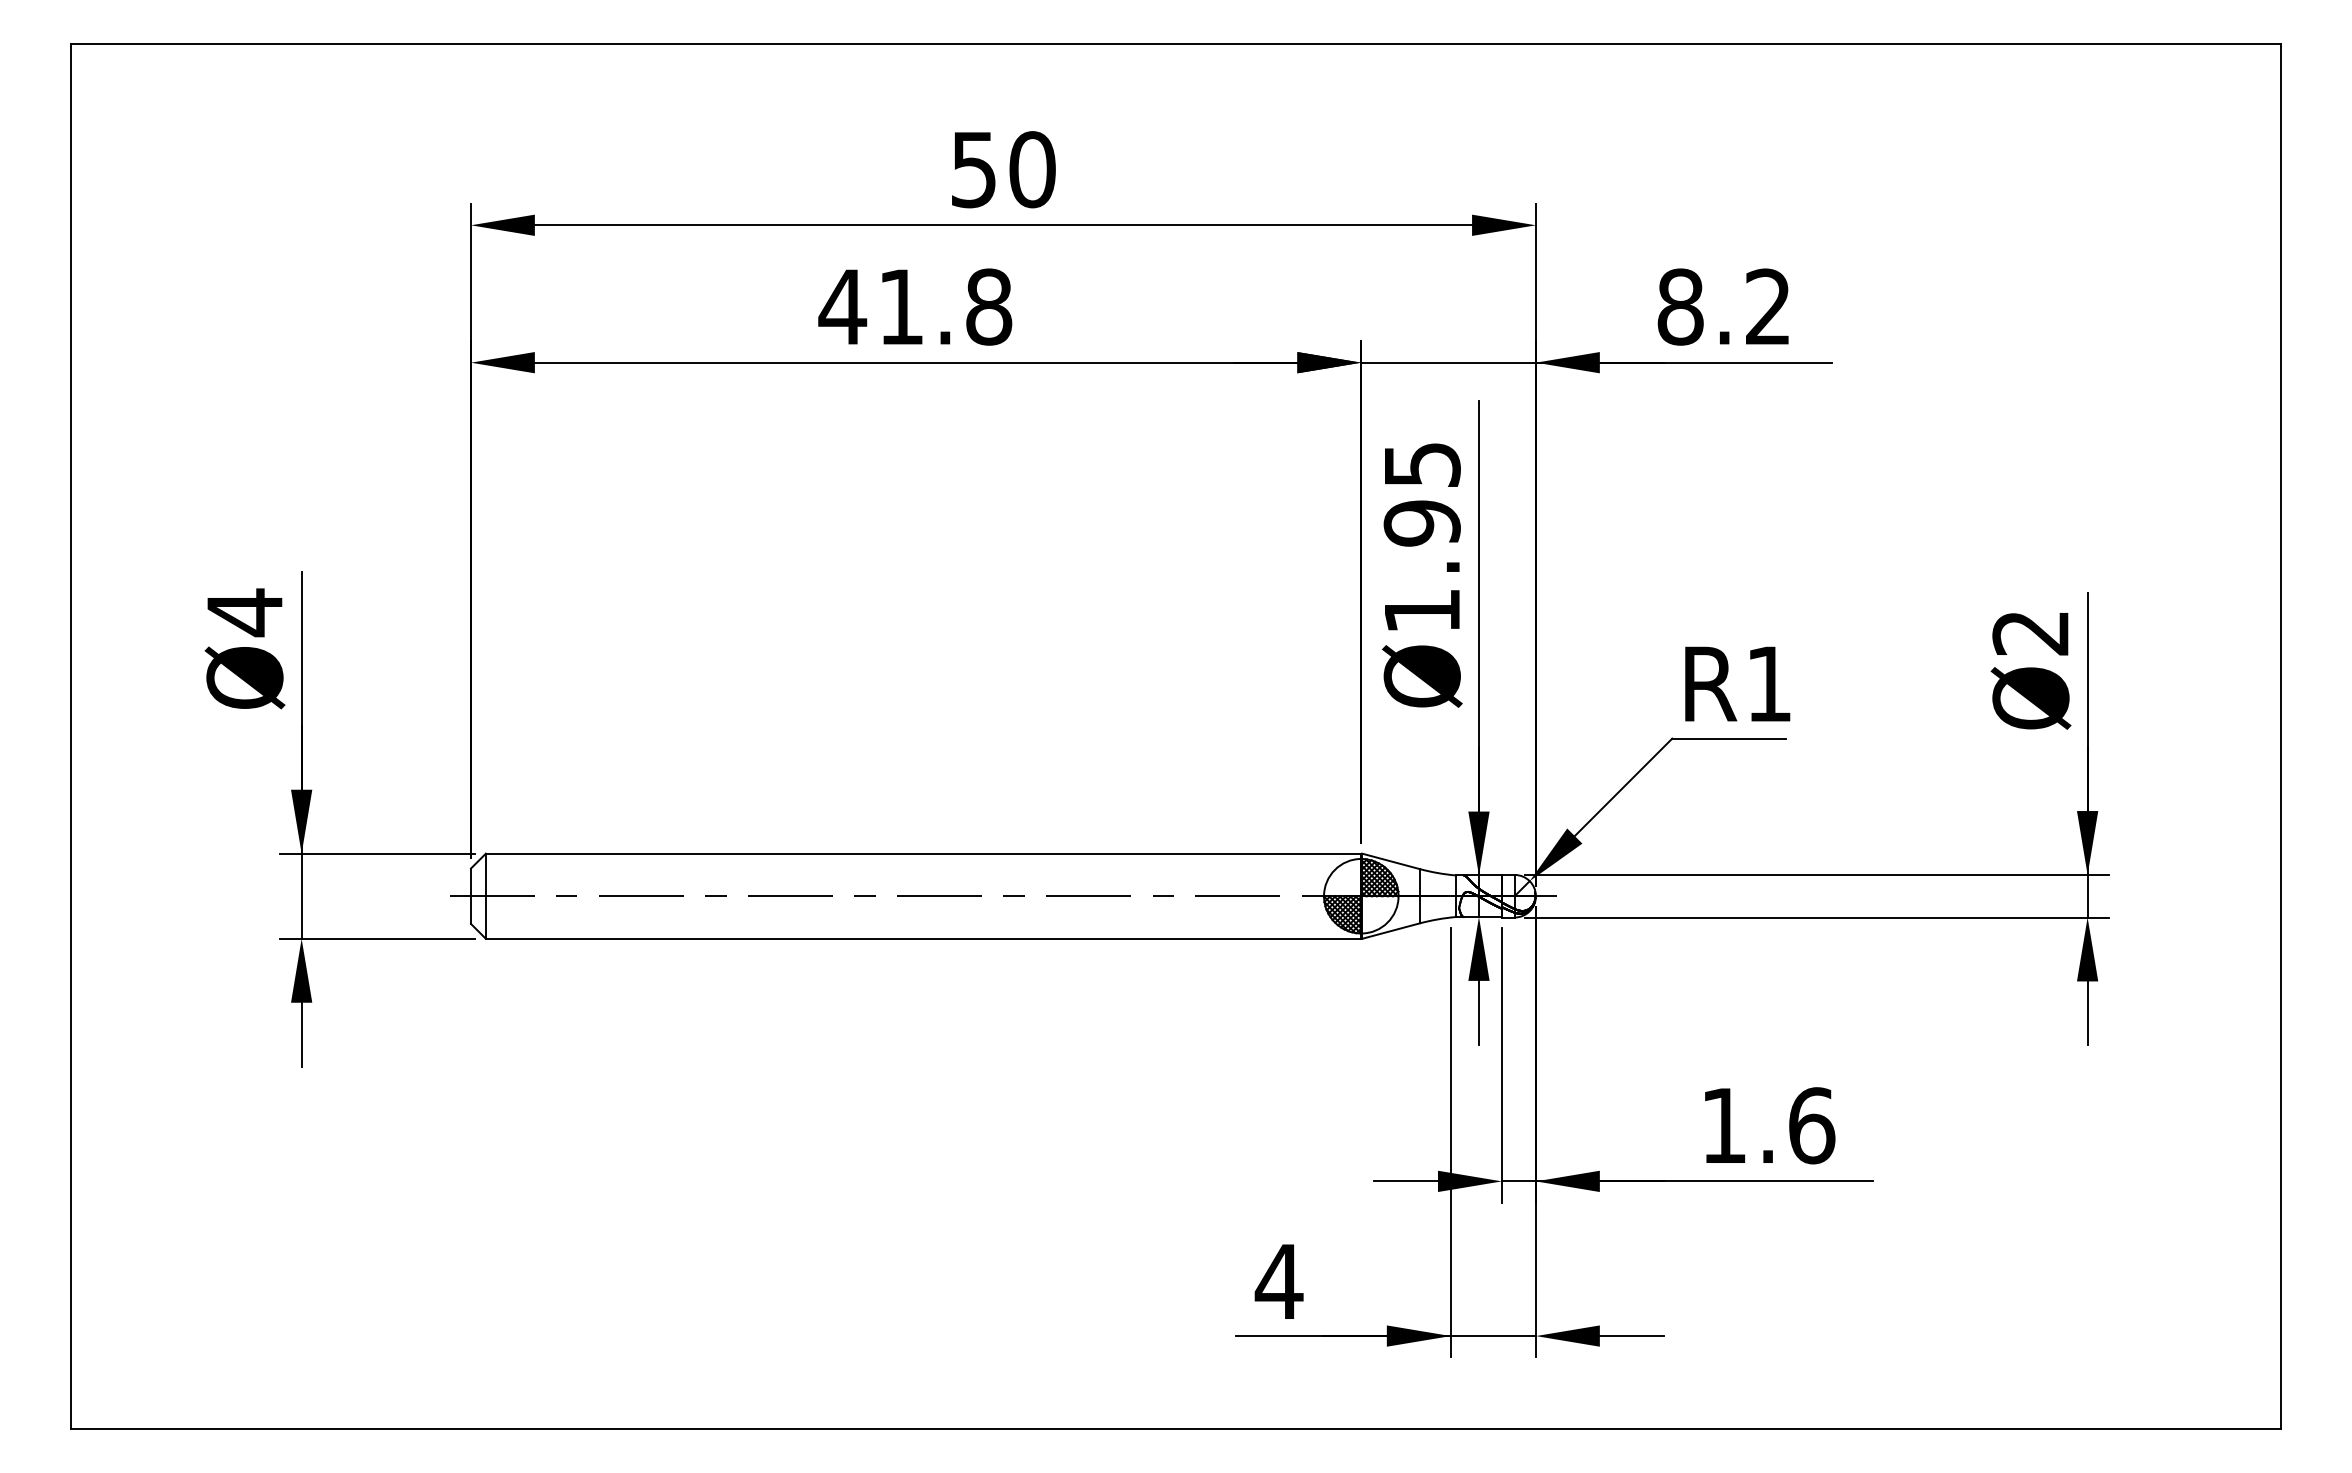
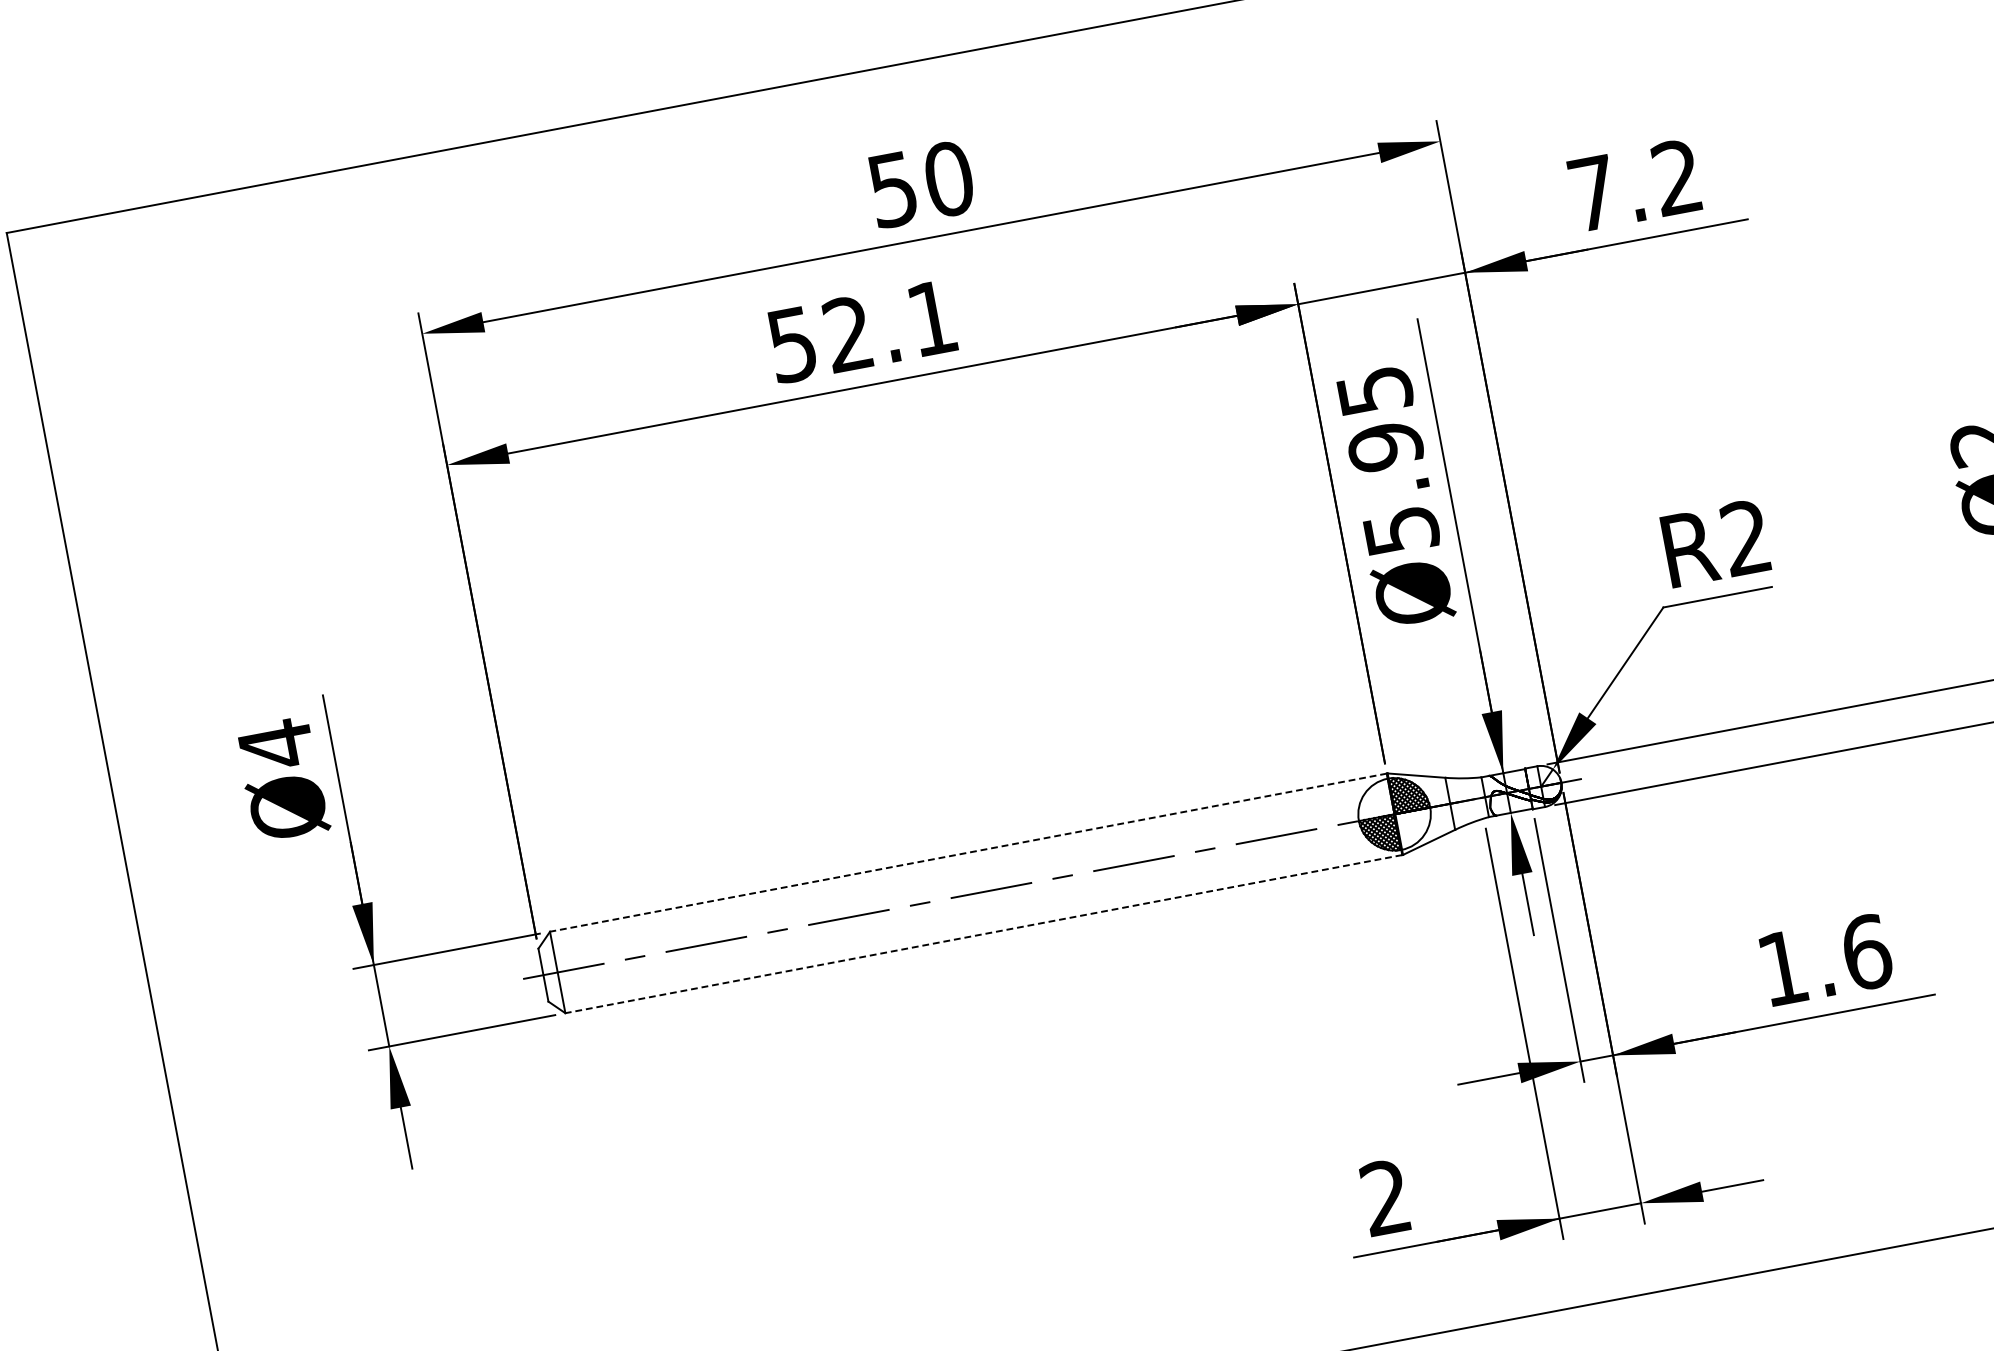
text: (915, 306) -> (861, 331), 41.8 -> 52.1
text: (1680, 306) -> (1593, 192), 8.2 -> 7.2
text: (1422, 611) -> (1401, 531), Ø1.95 -> Ø5.95
text: (1768, 683) -> (1745, 537), R1 -> R2
line: (923, 853) -> (968, 852), solid -> dashed
line: (923, 938) -> (983, 933), solid -> dashed
text: (1278, 1280) -> (1384, 1196), 4 -> 2

